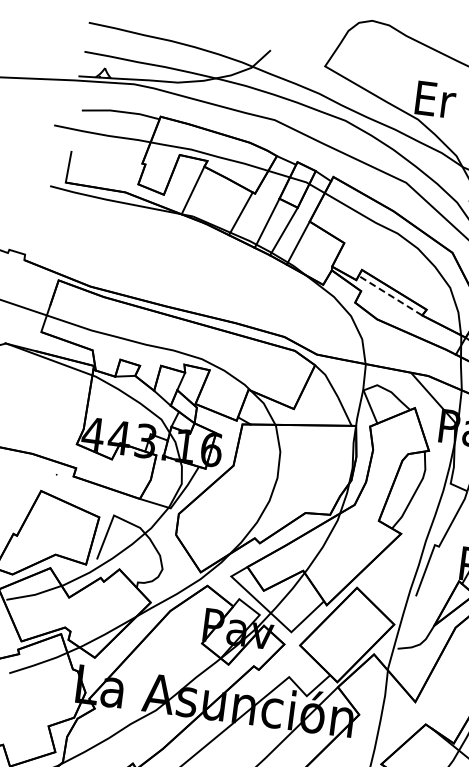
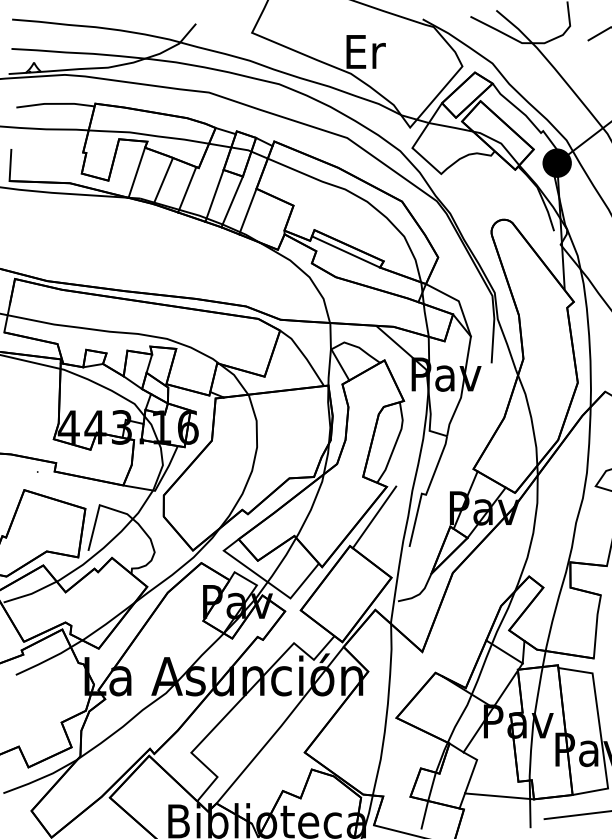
line: (218, 201) -> (163, 180), added
line: (390, 295) -> (345, 251), dashed -> solid
line: (384, 562) -> (374, 517), added

